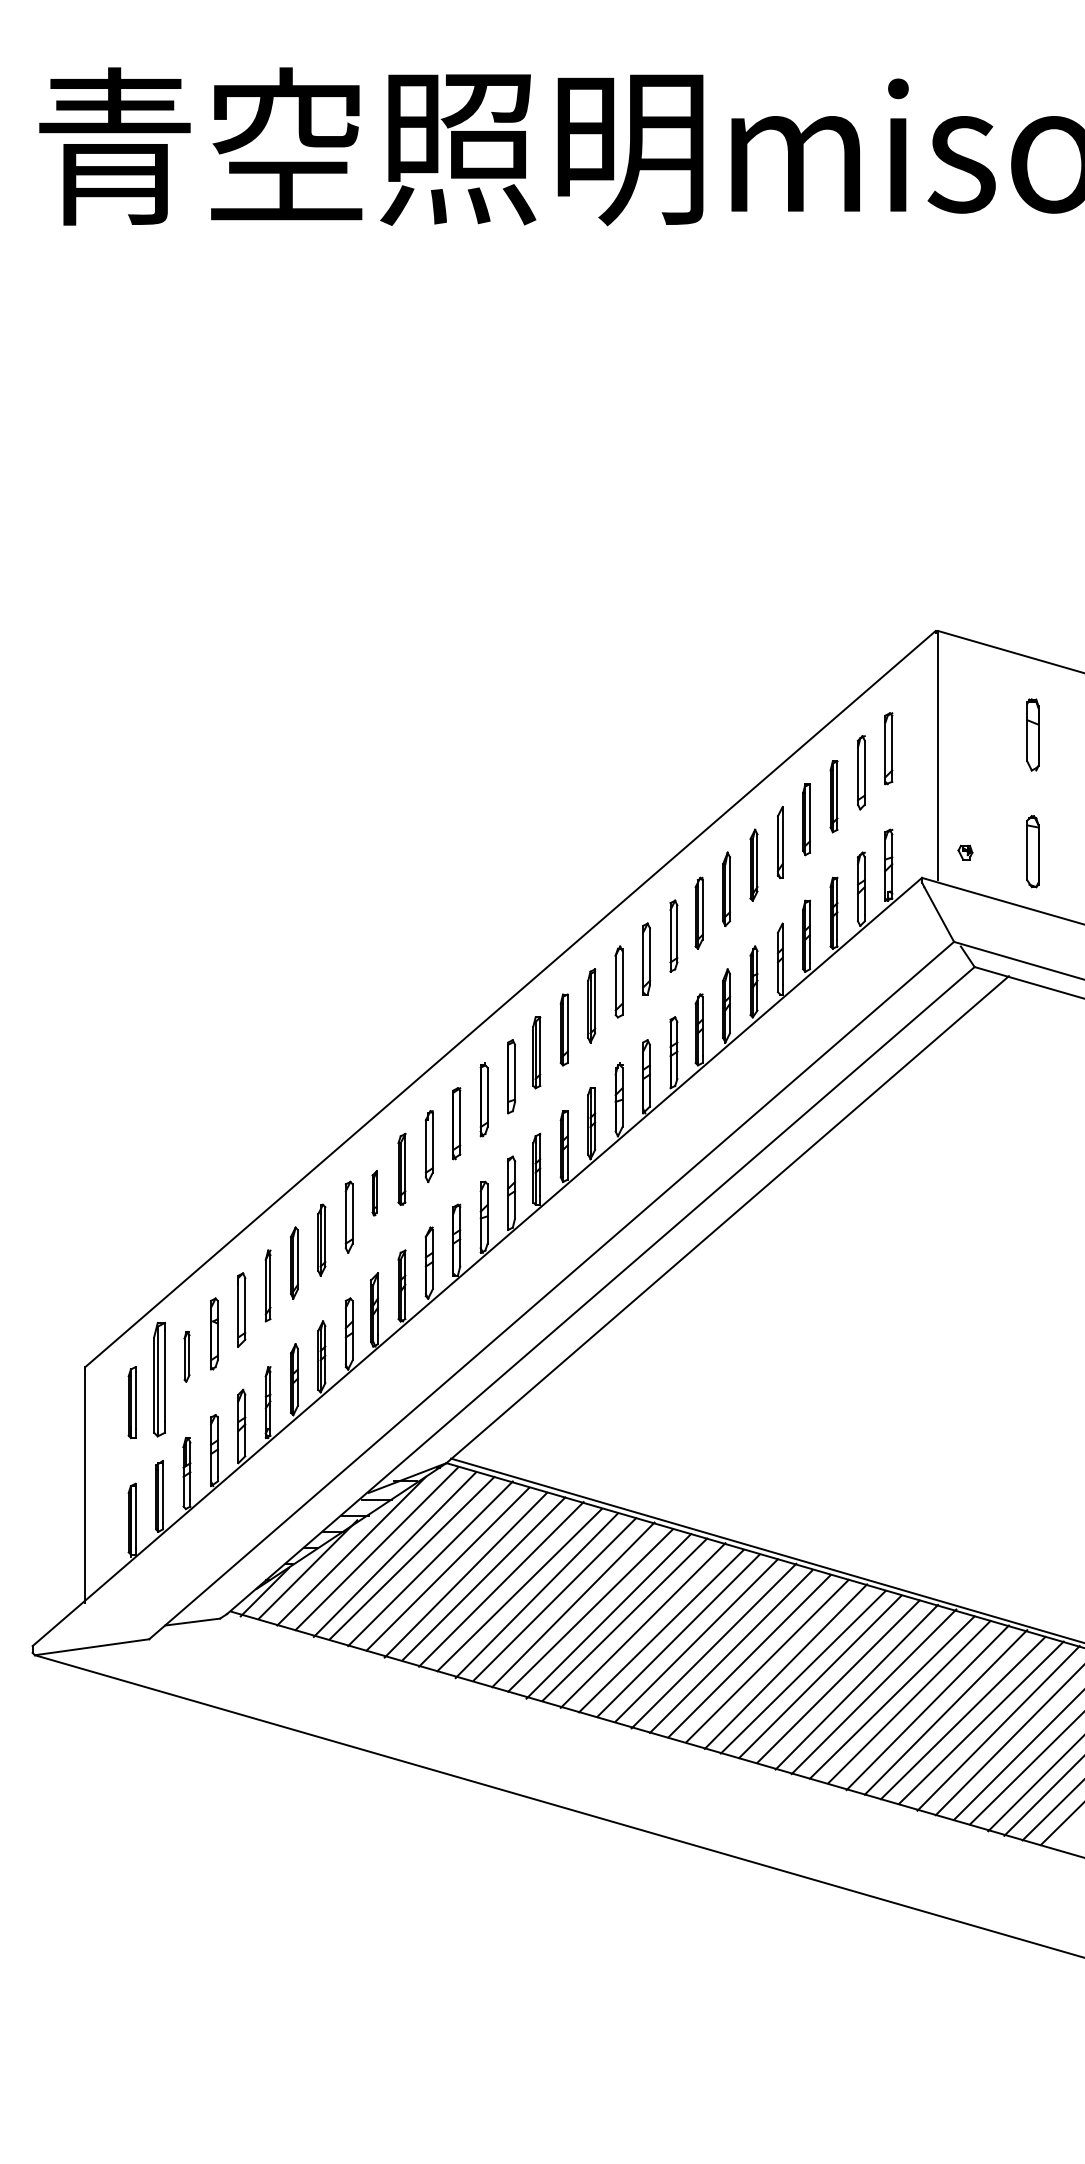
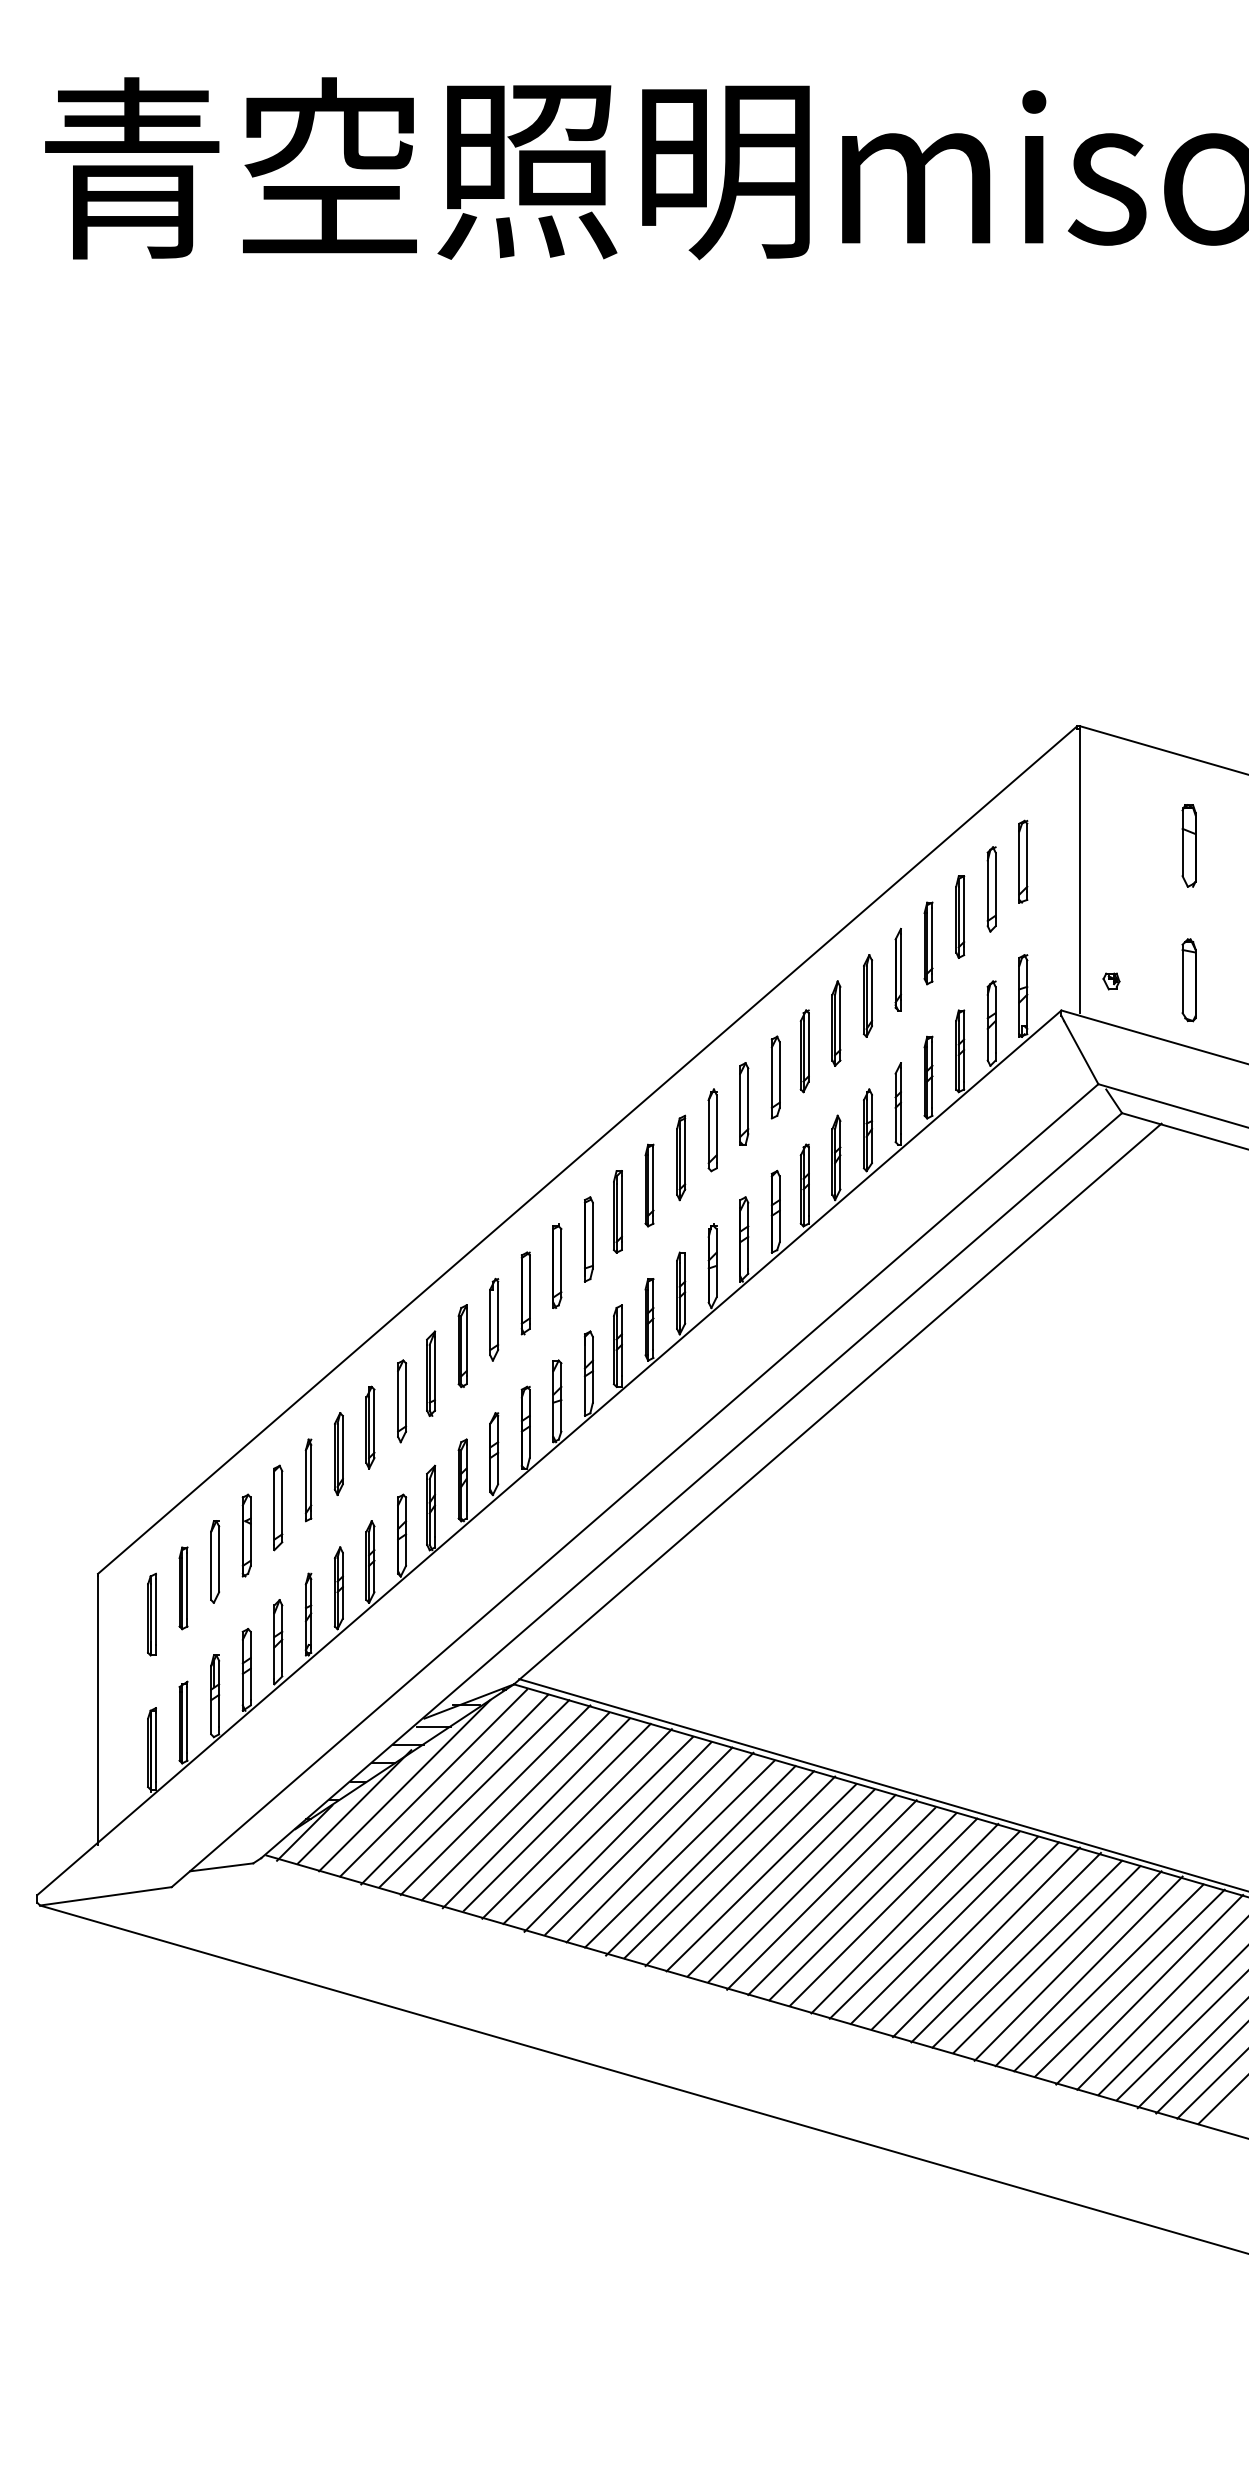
part: (374, 1193) -> (431, 1373), size x1.67
part: (187, 1356) -> (215, 1561), size x1.43
part: (159, 1379) -> (183, 1588), size x0.62

